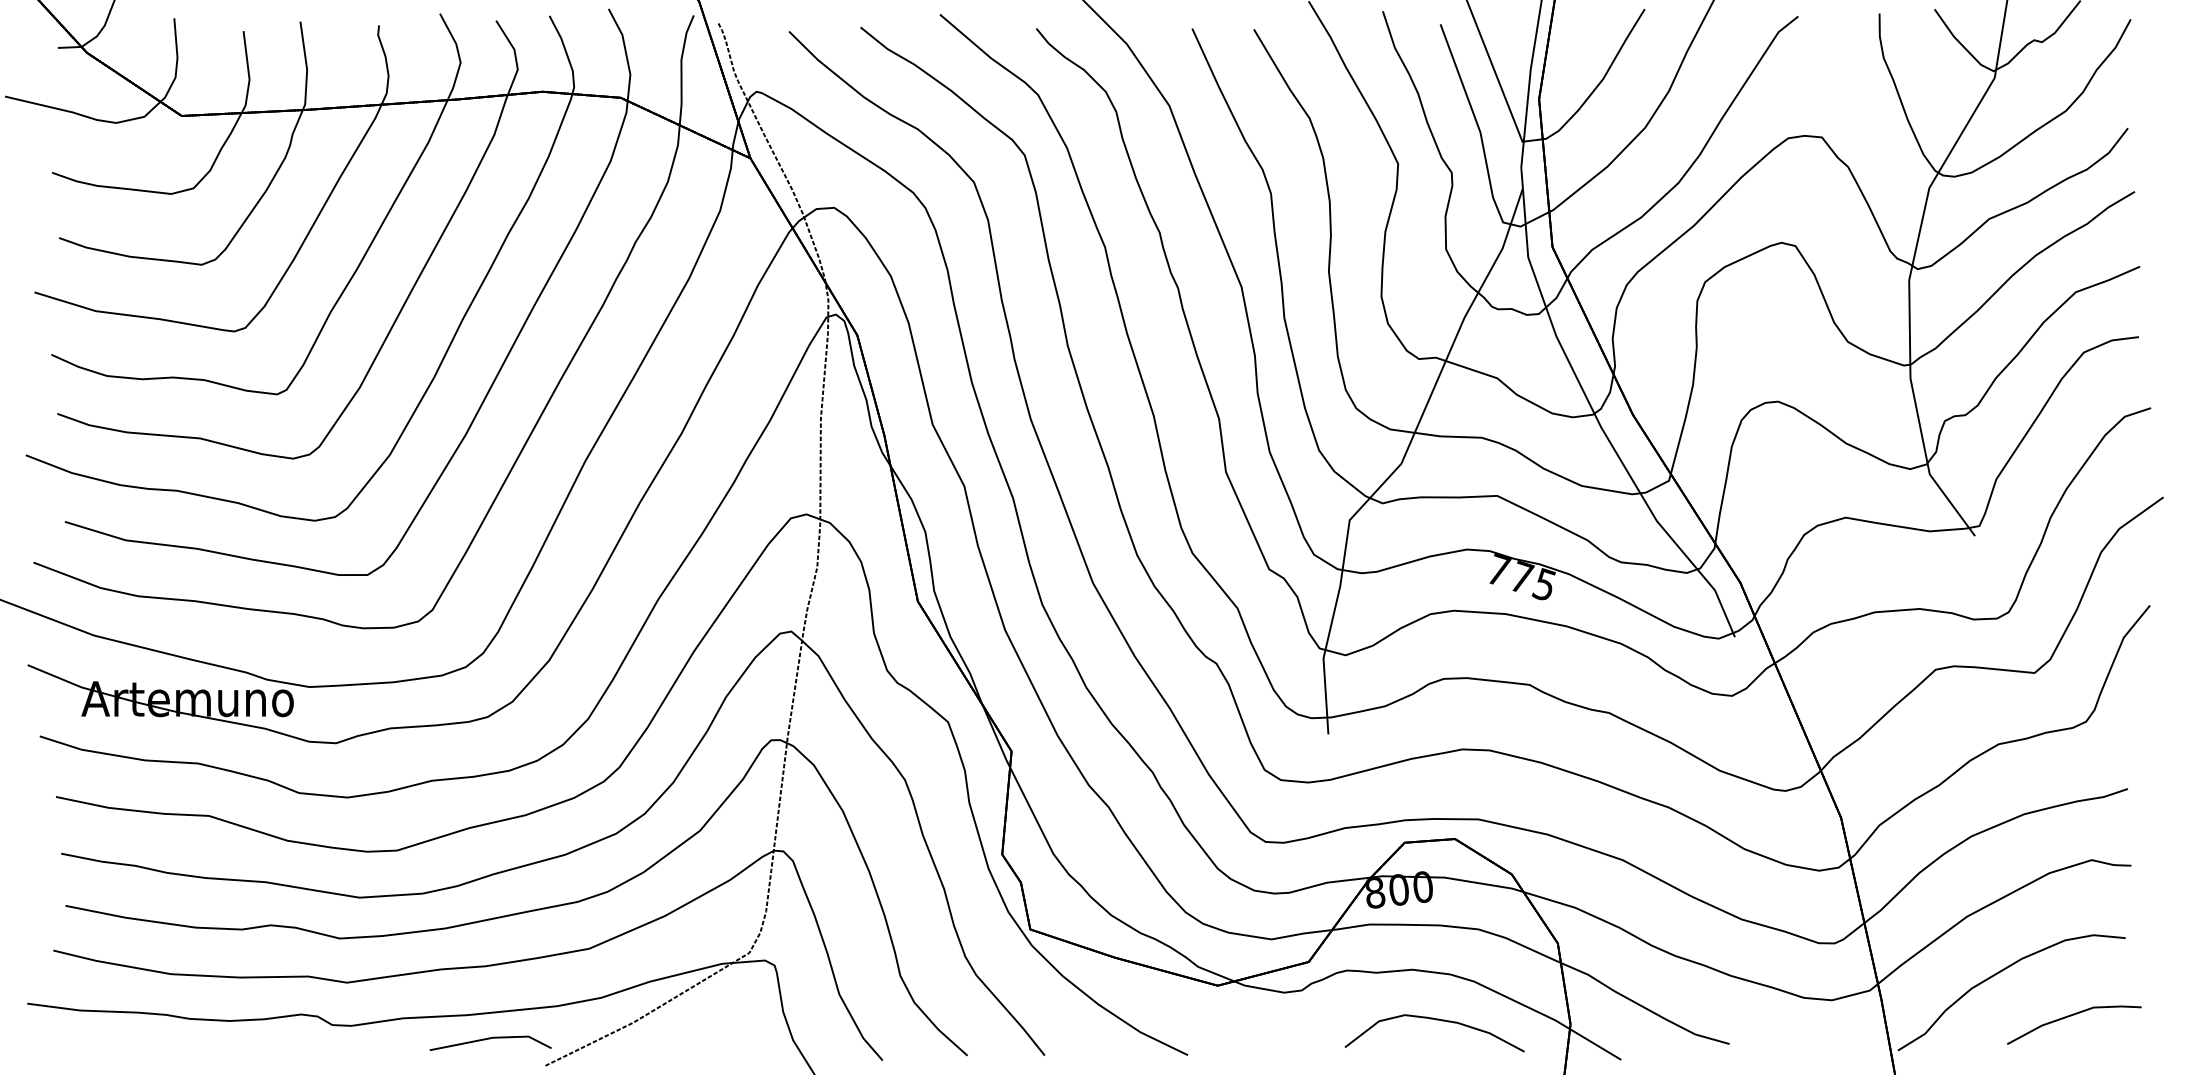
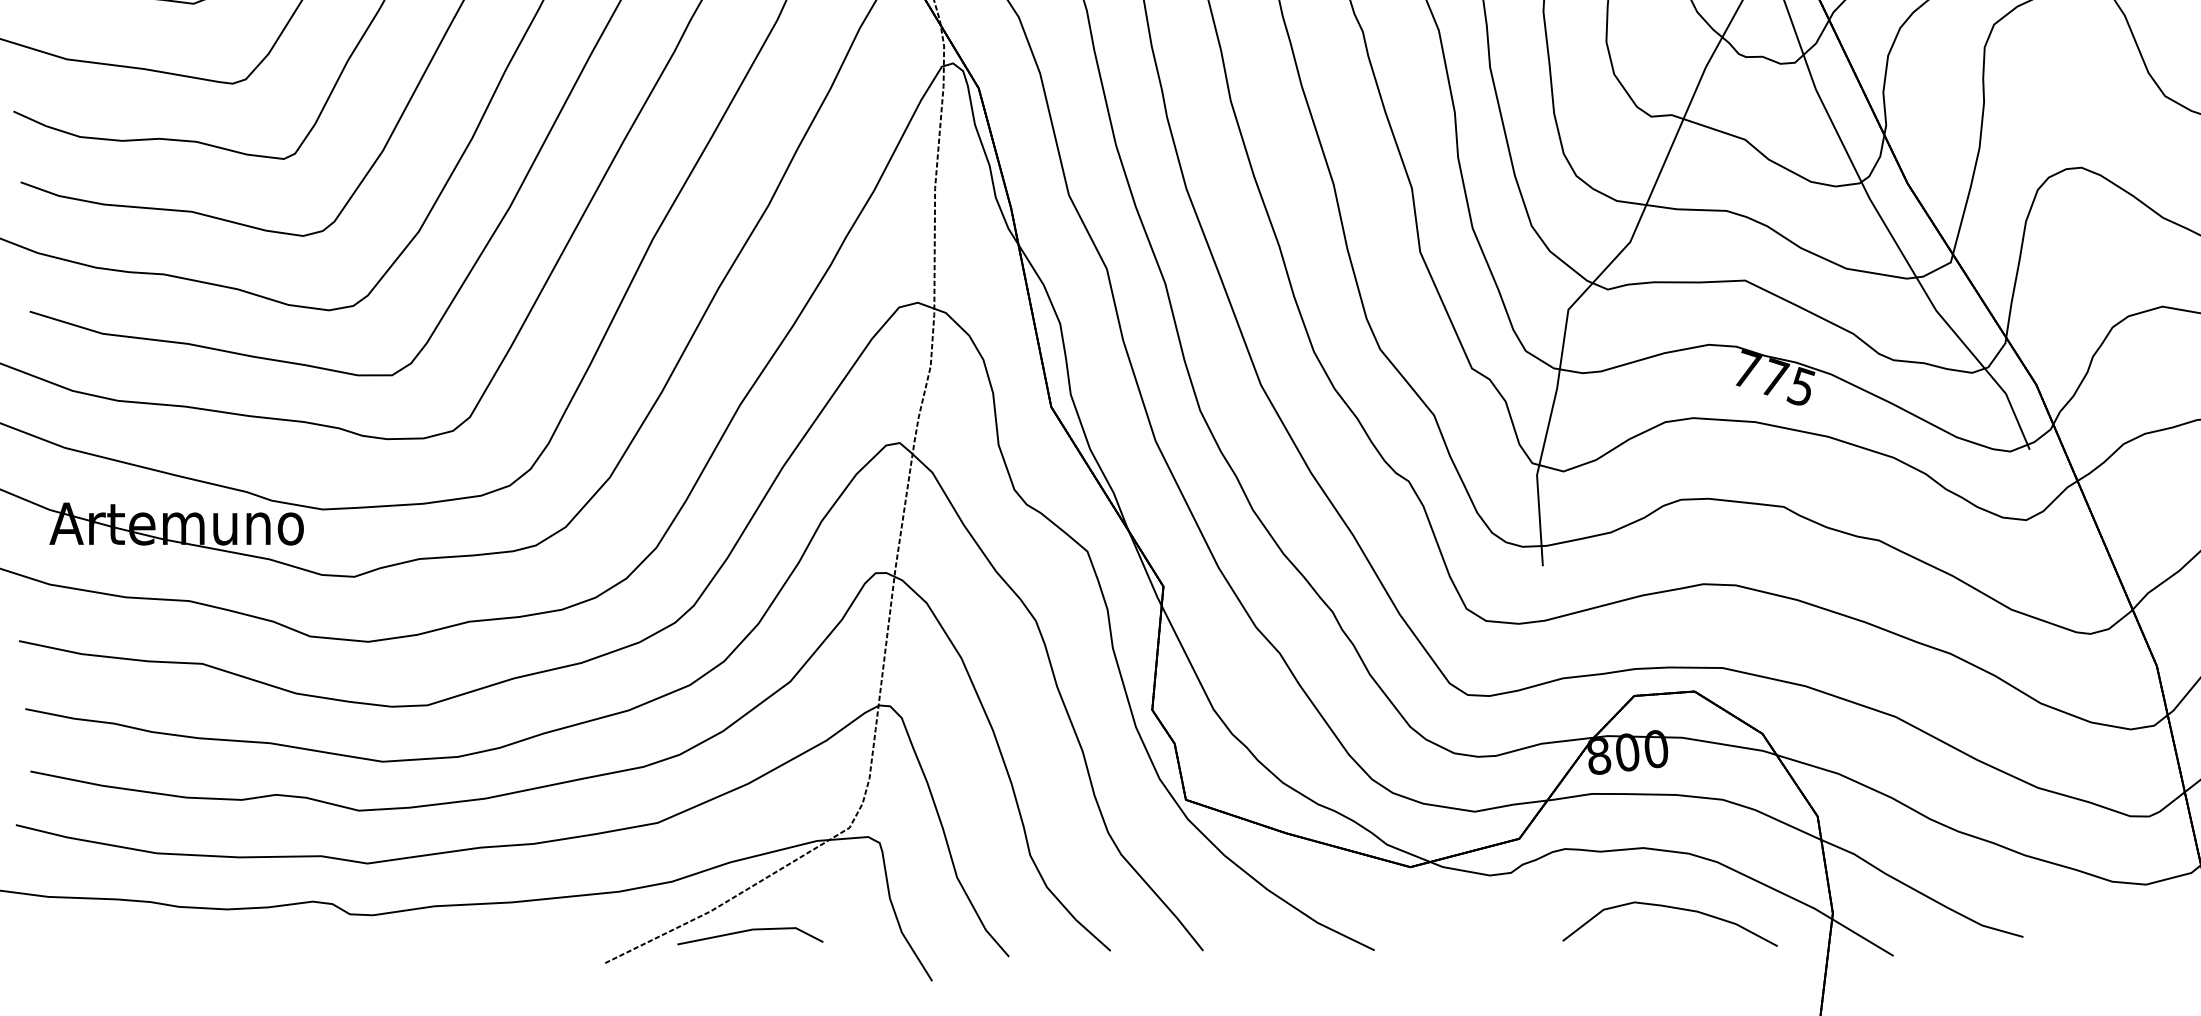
line: (490, 1039) -> (750, 931), moved

